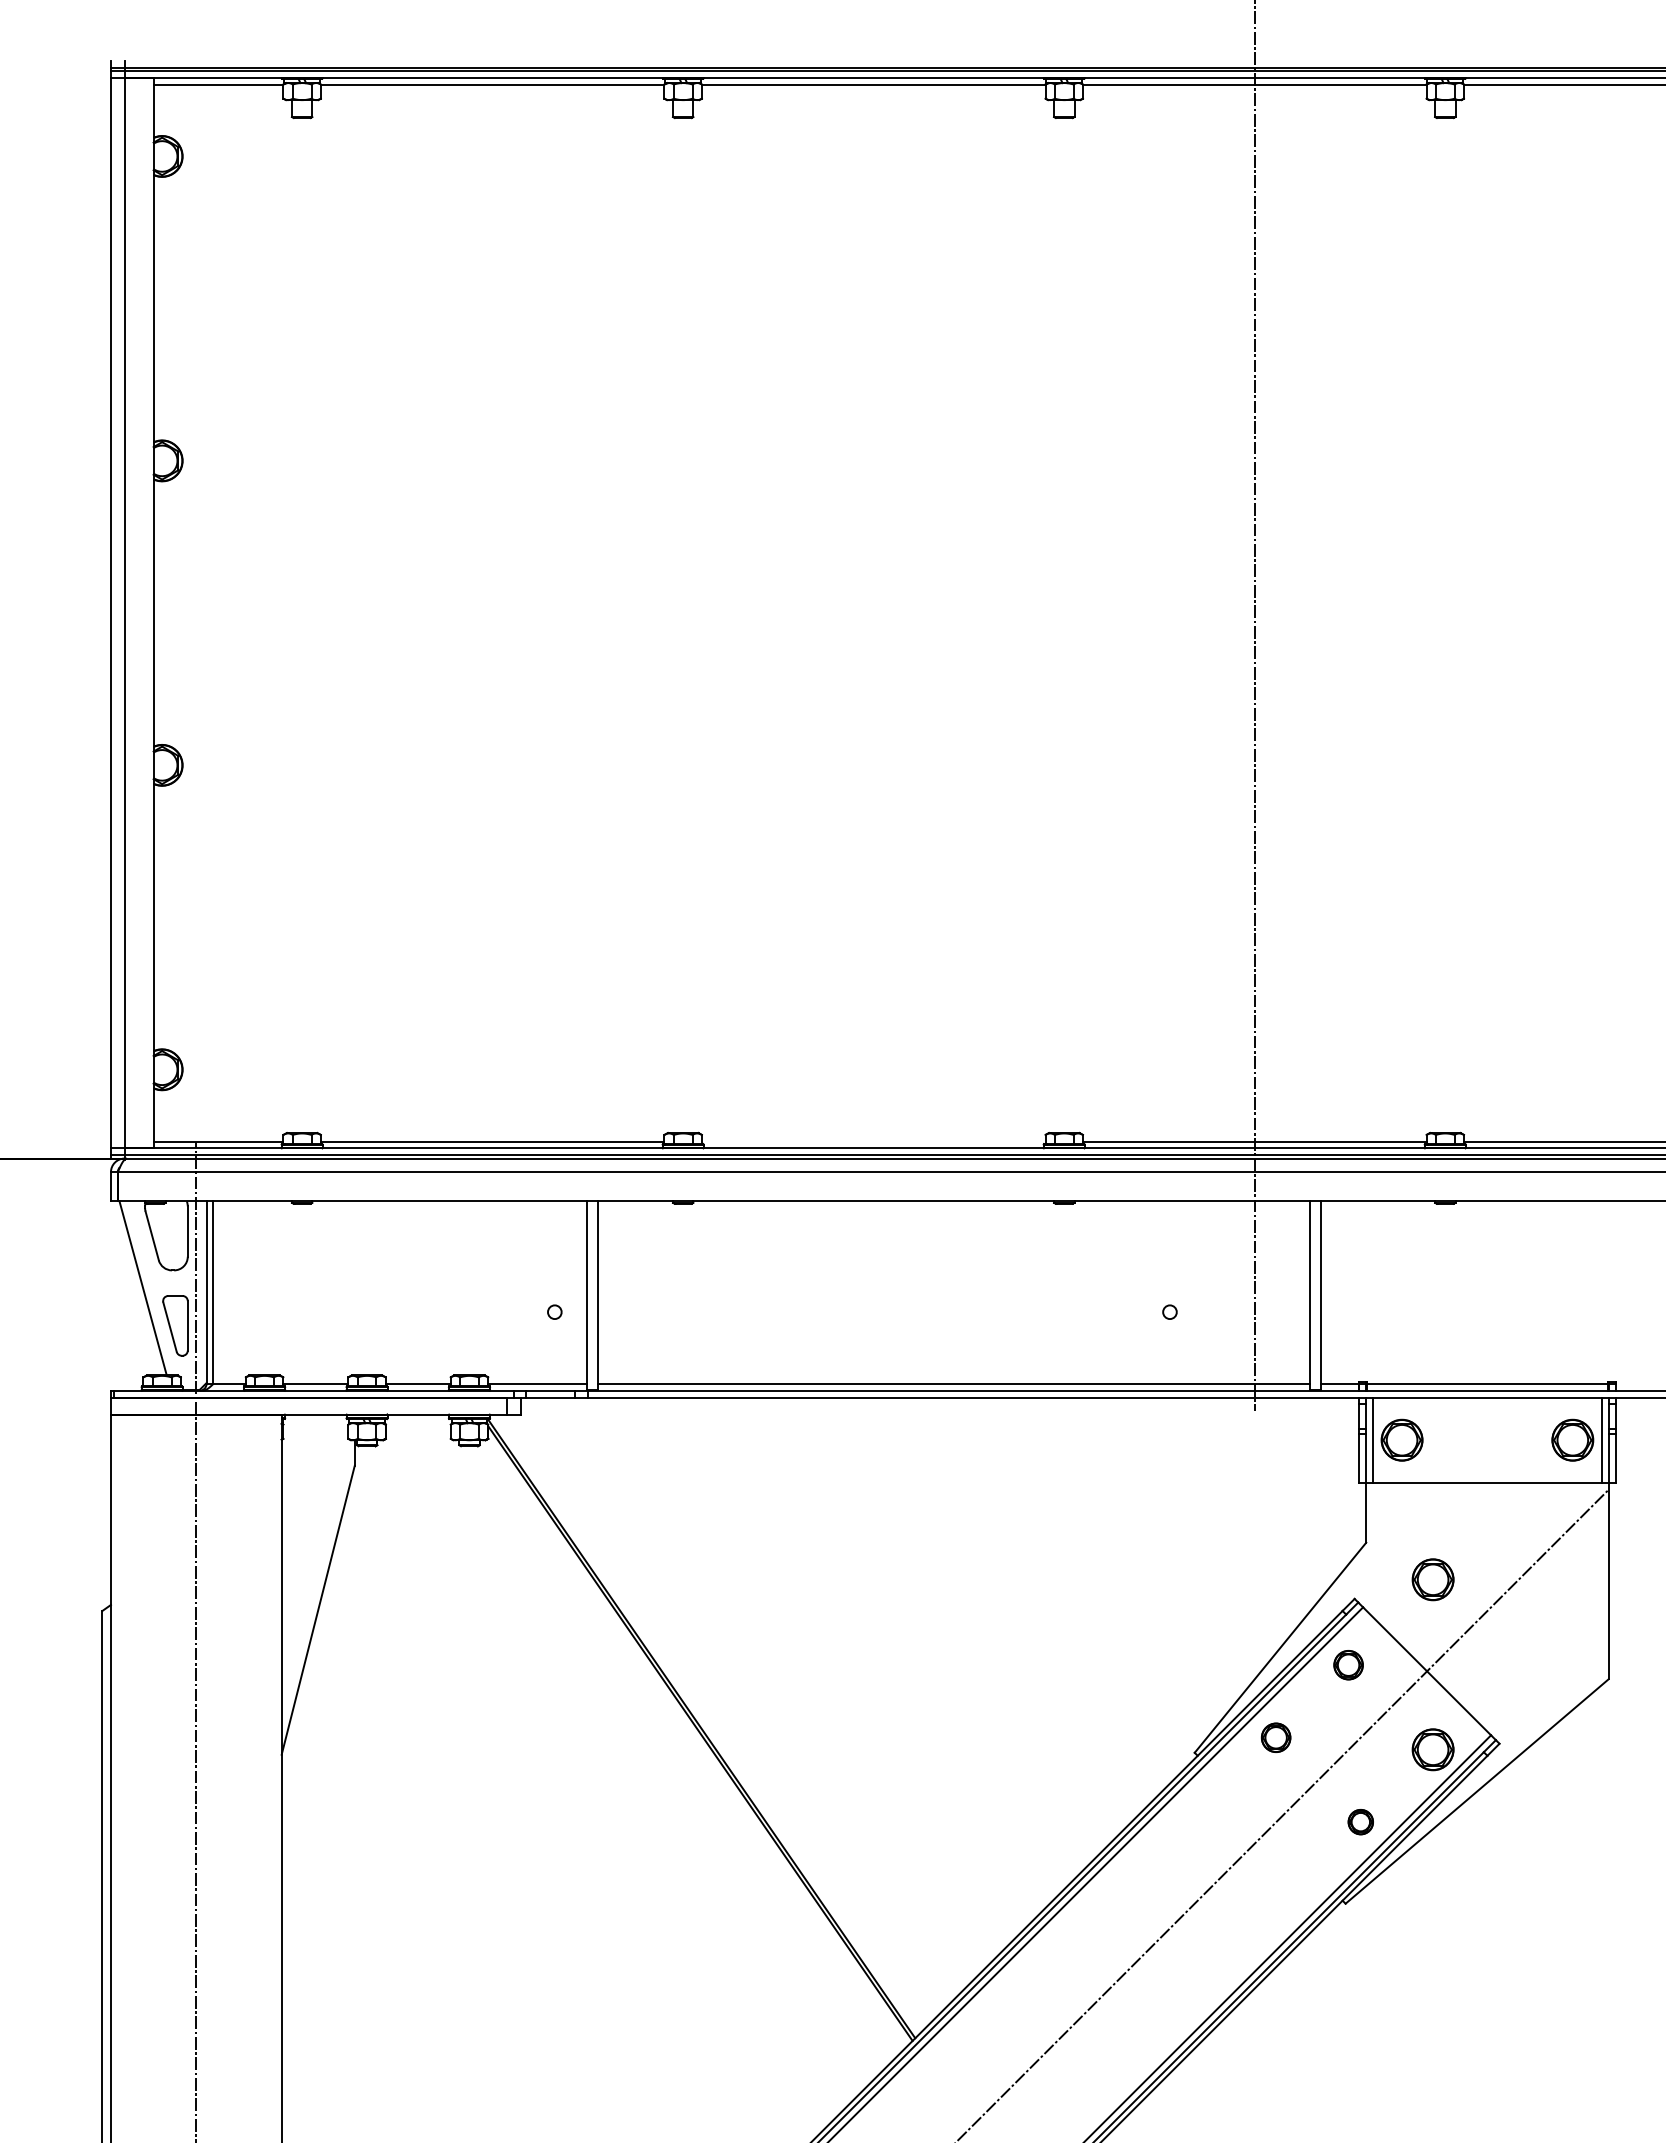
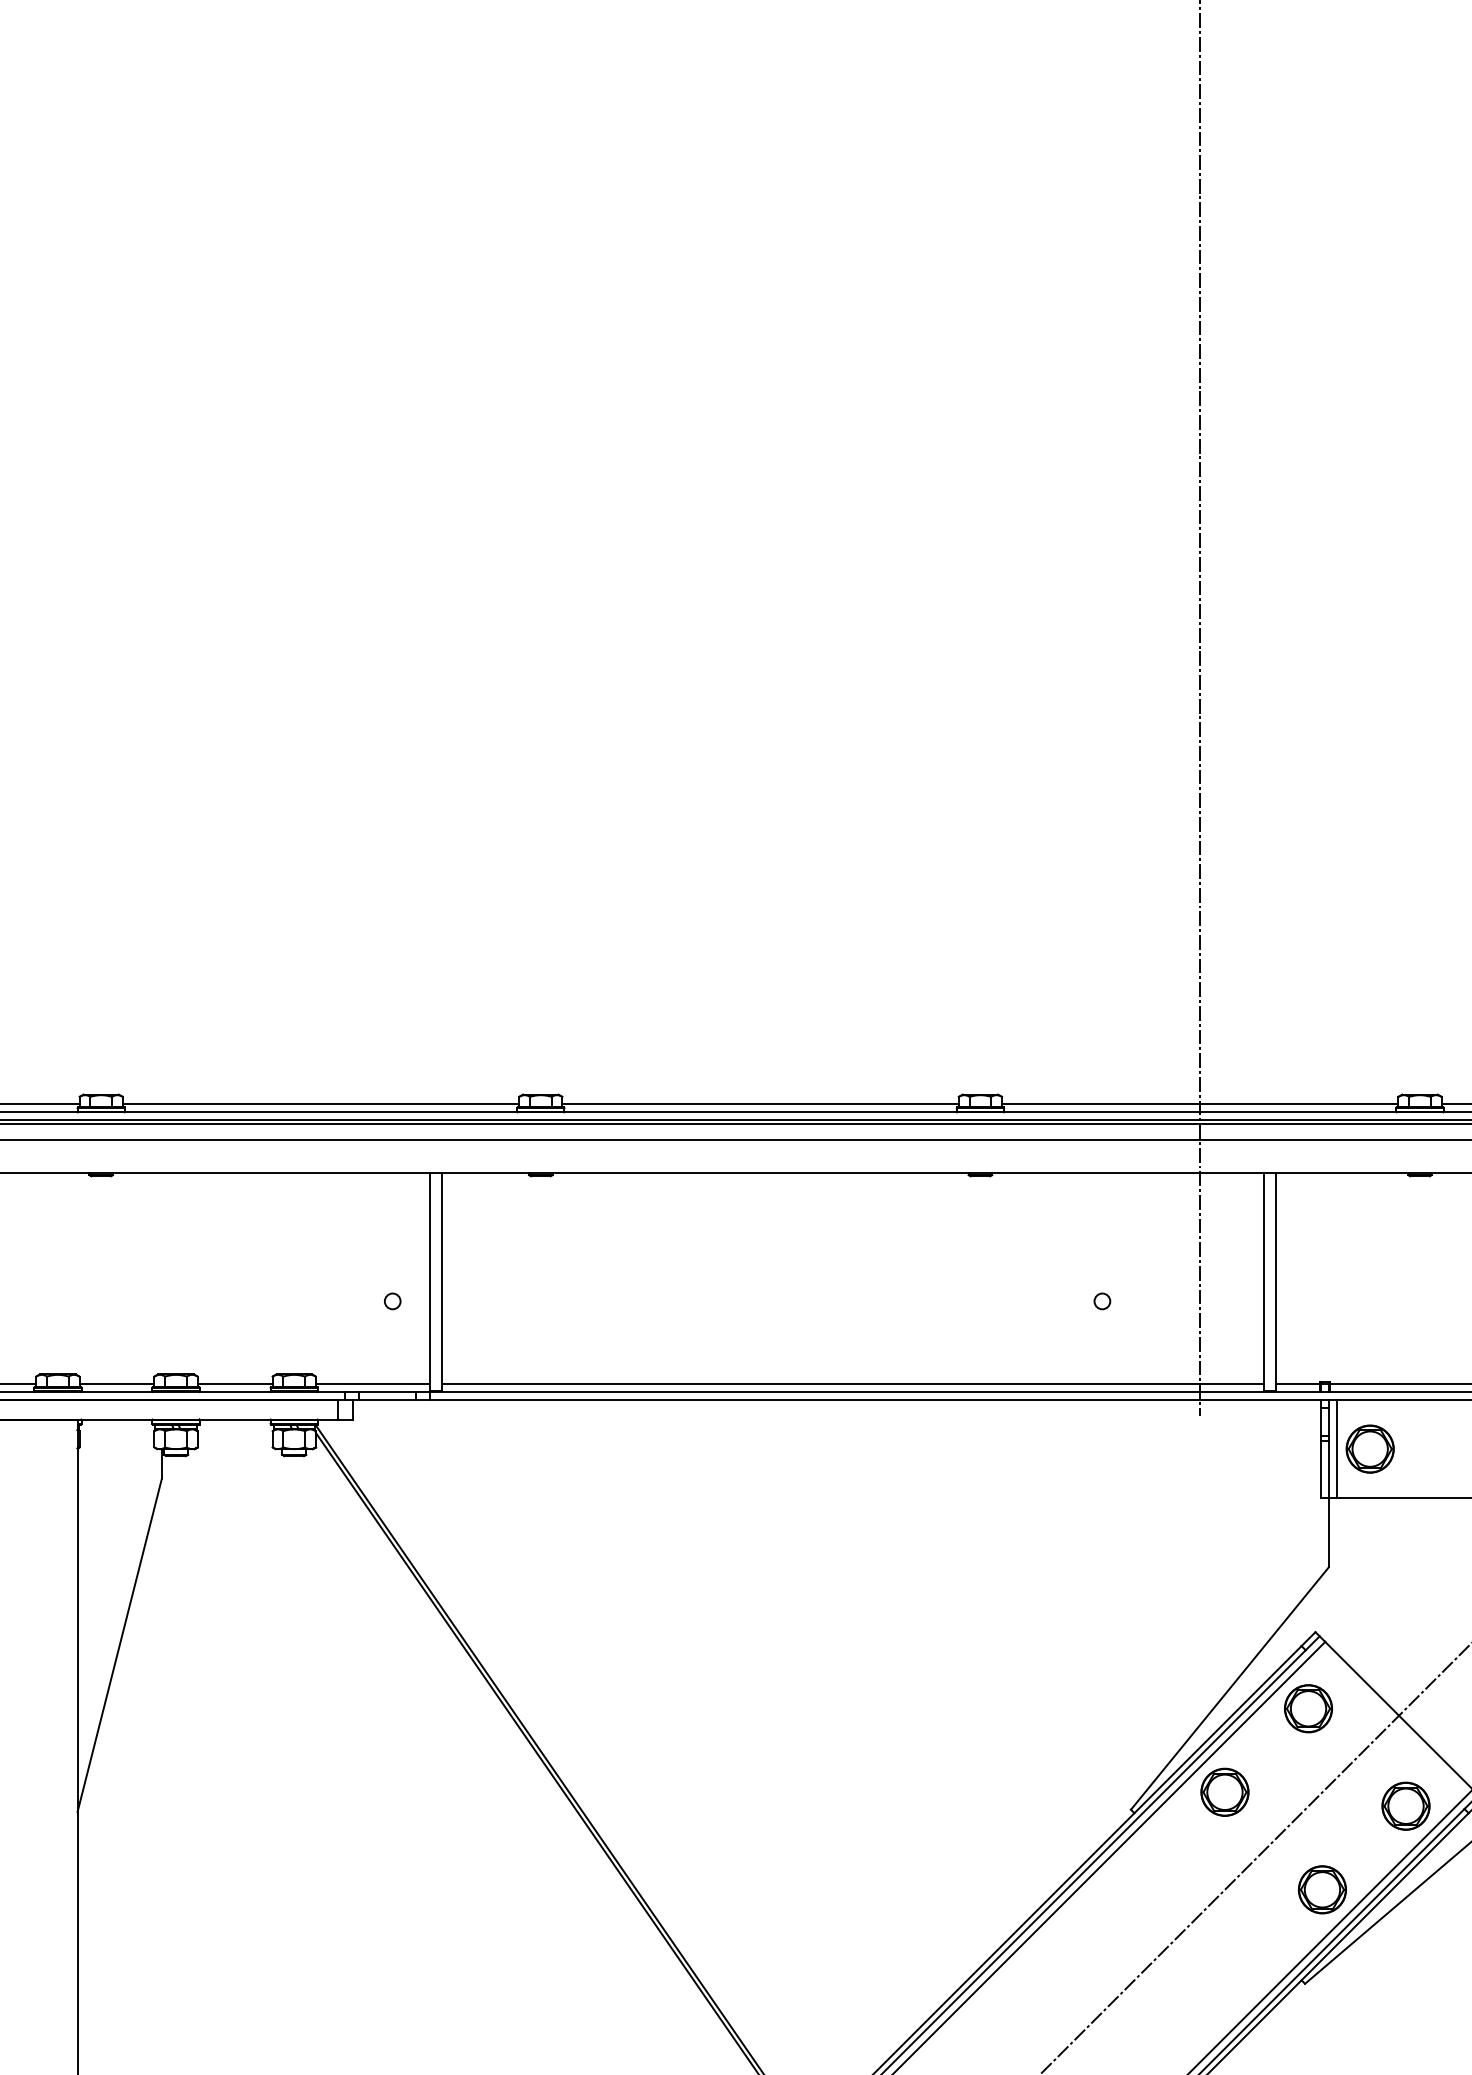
line: (873, 1141) -> (760, 1104), added
part: (1432, 1579) -> (1405, 1609), removed
part: (1348, 1664) -> (1308, 1707), size x1.43
part: (1275, 1737) -> (1224, 1792), size x1.43
part: (1360, 1821) -> (1322, 1888), size x1.67

